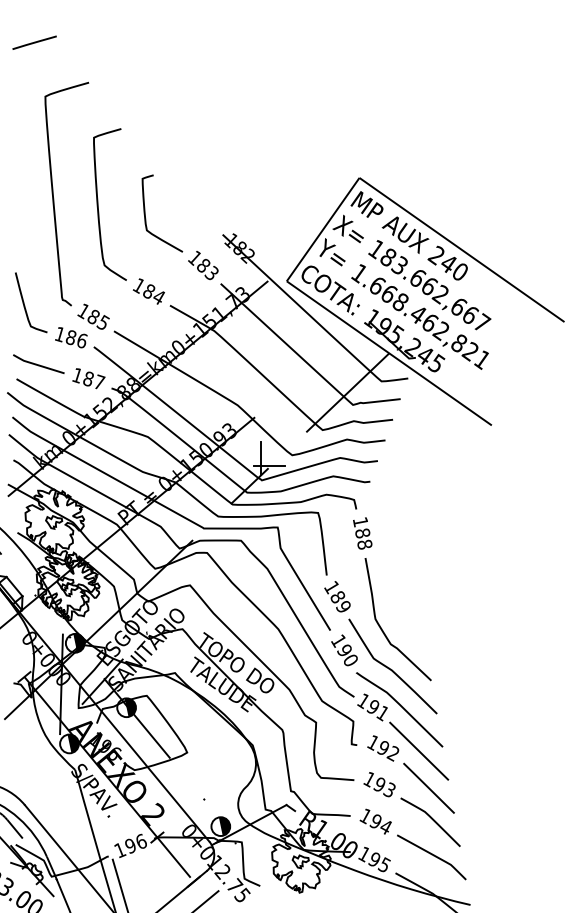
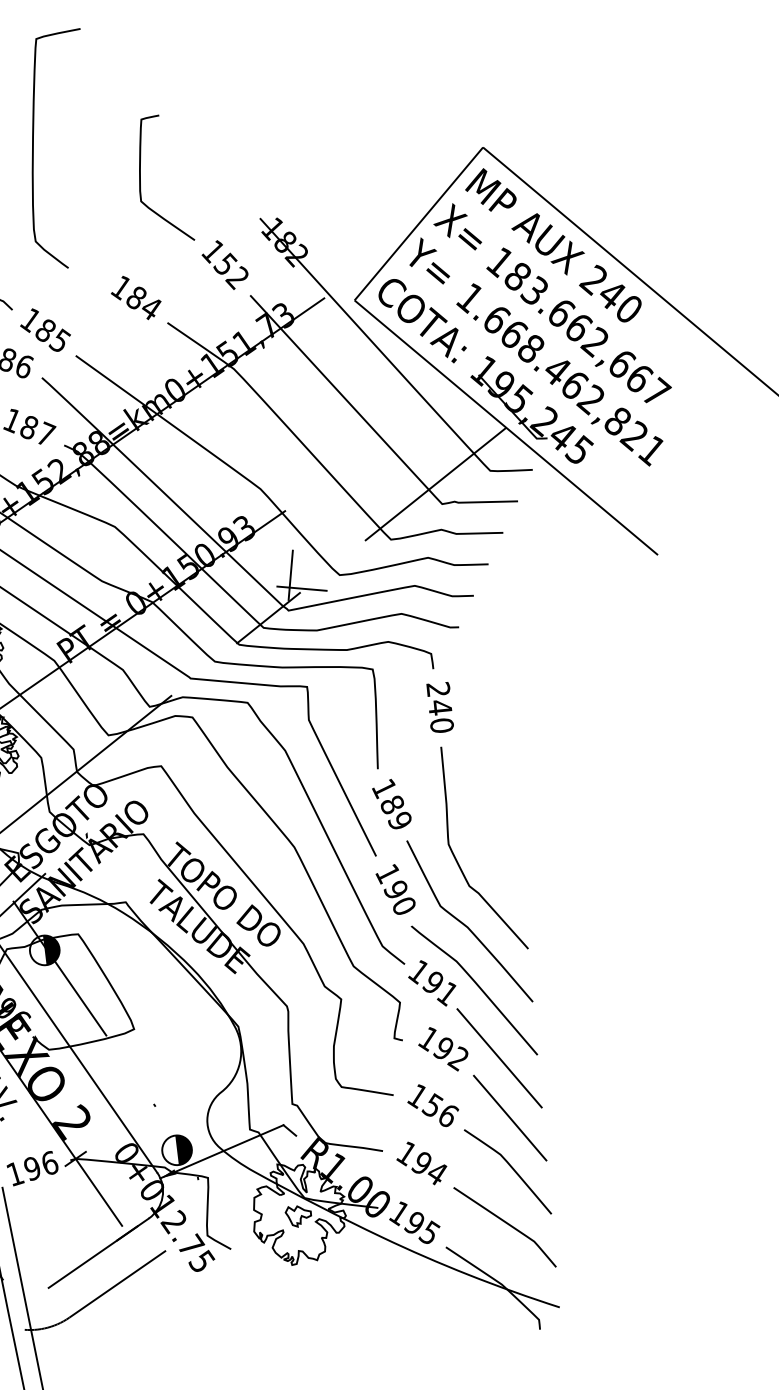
curve: (98, 204) -> (34, 144), moved
text: (207, 269) -> (231, 271), 183 -> 152
text: (362, 532) -> (439, 706), 188 -> 240
text: (384, 786) -> (440, 1109), 193 -> 156

